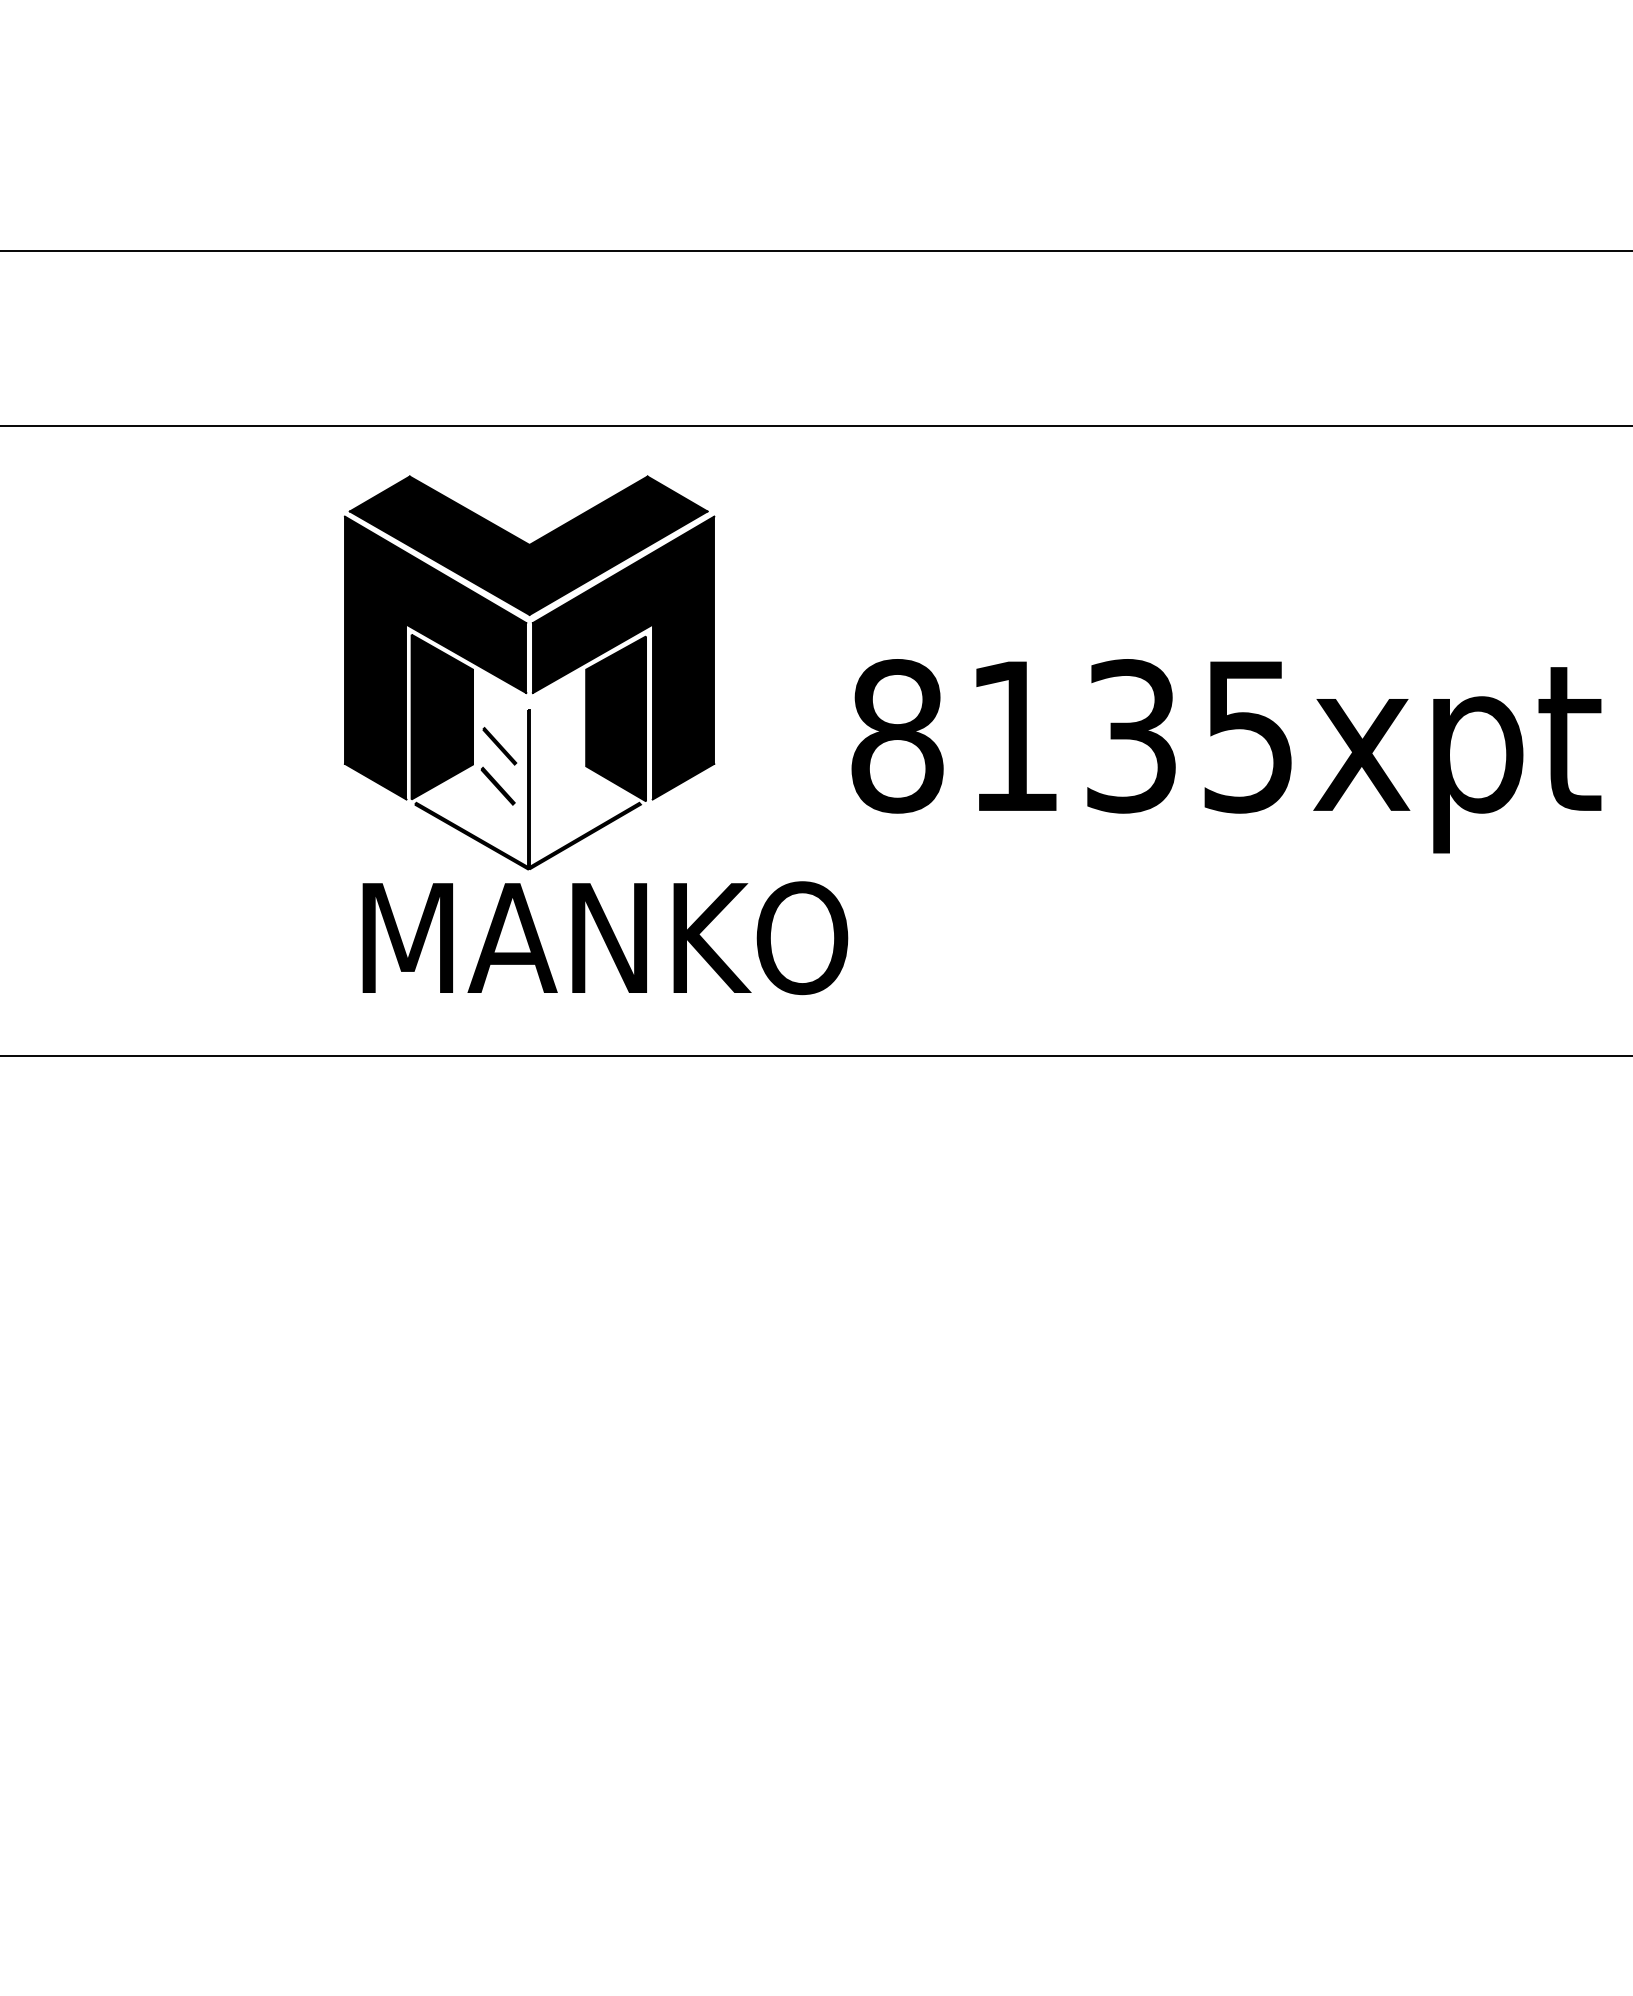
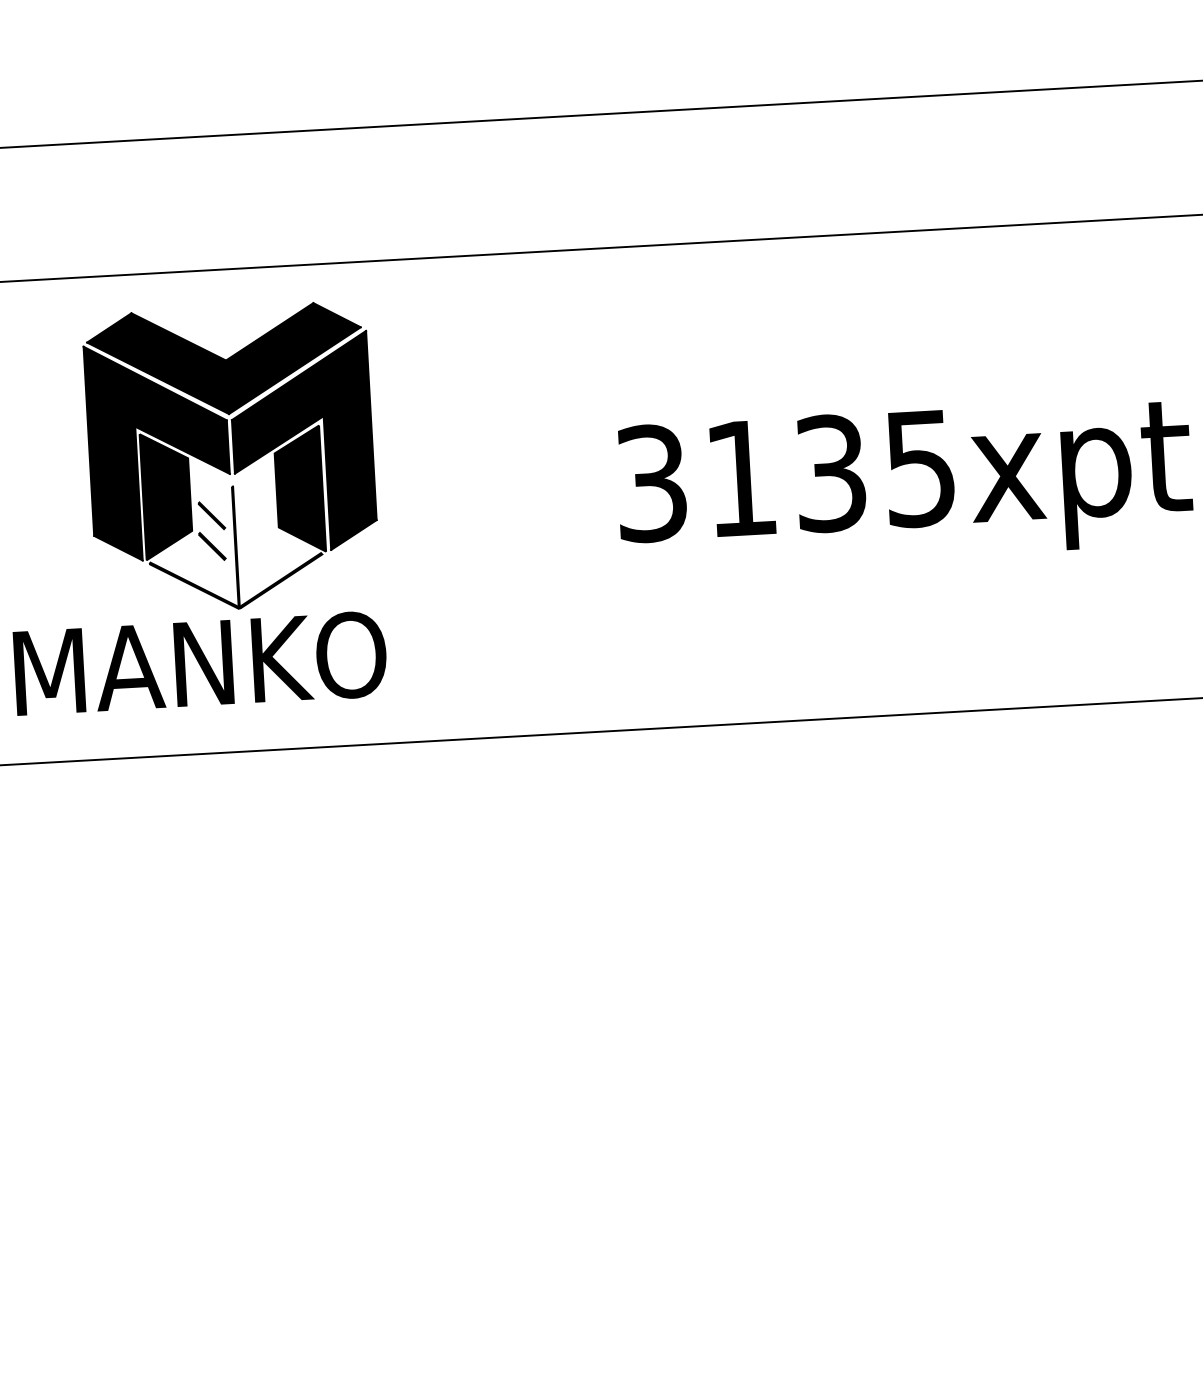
part: (529, 672) -> (231, 458), moved
text: (897, 736) -> (651, 483), 8135xpt -> 3135xpt
text: (605, 938) -> (200, 663), moved

